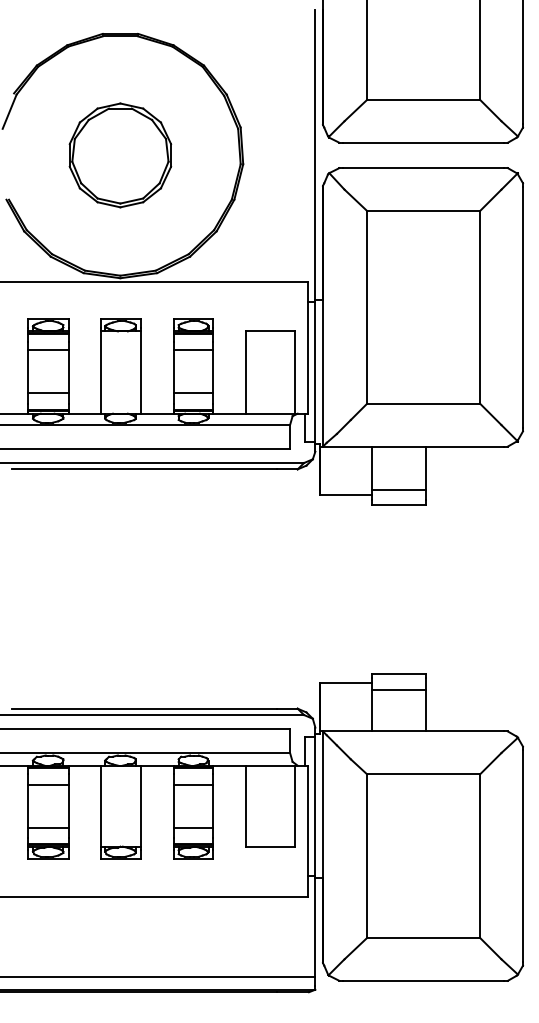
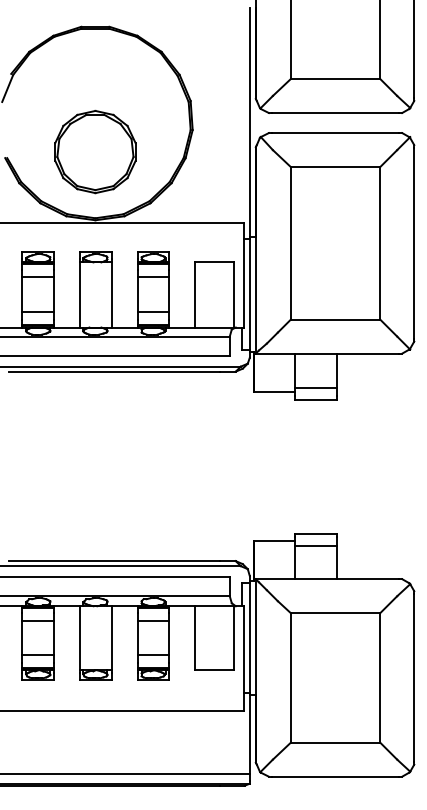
part: (120, 154) -> (95, 151), moved

